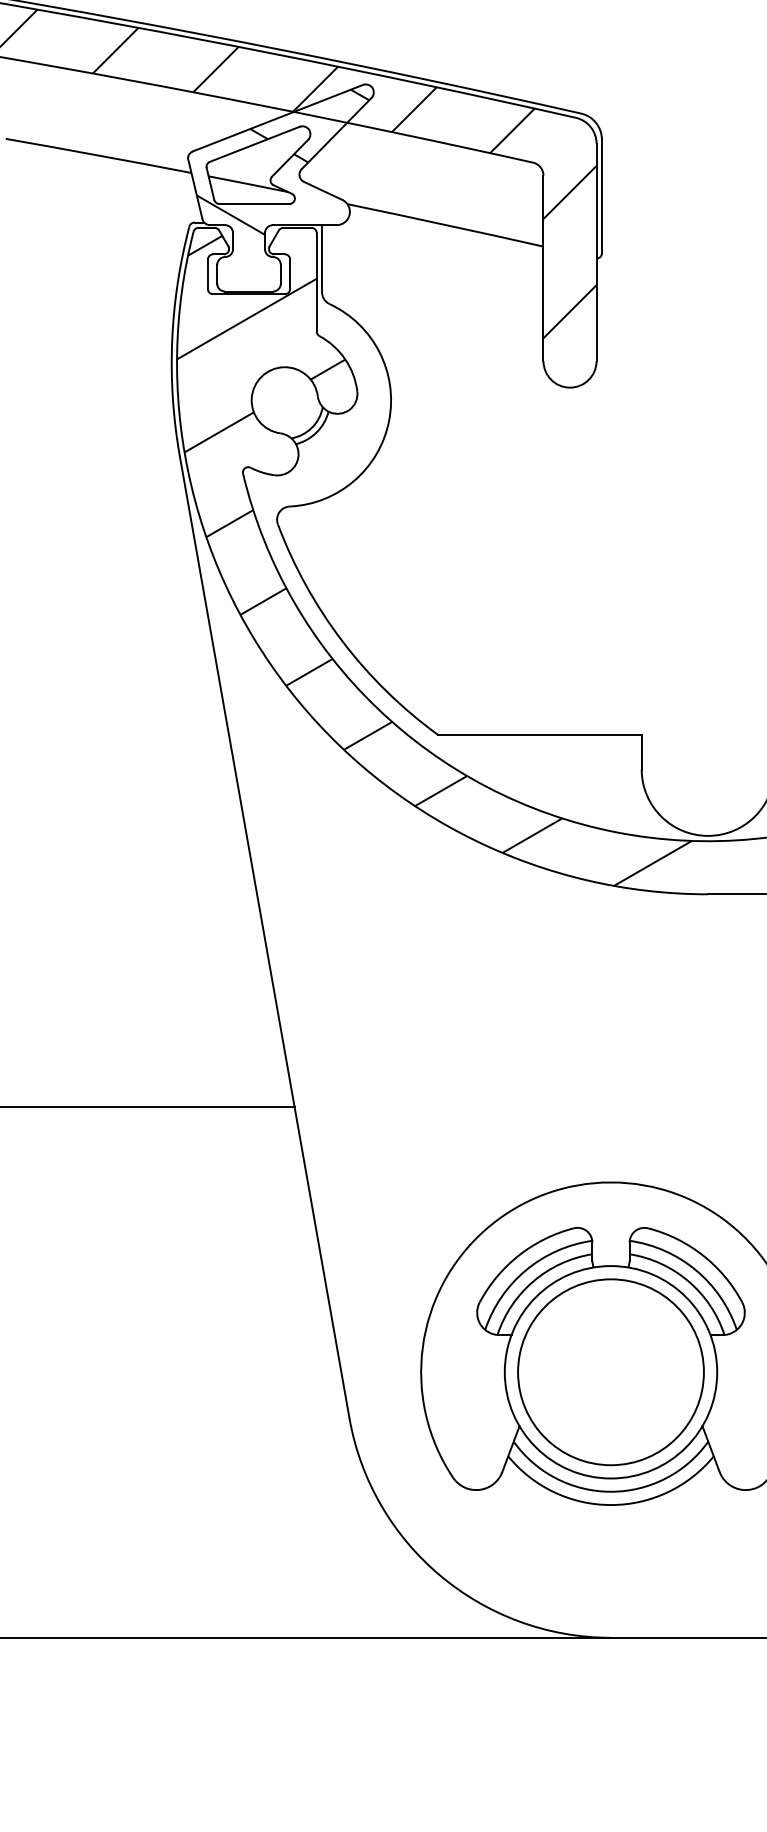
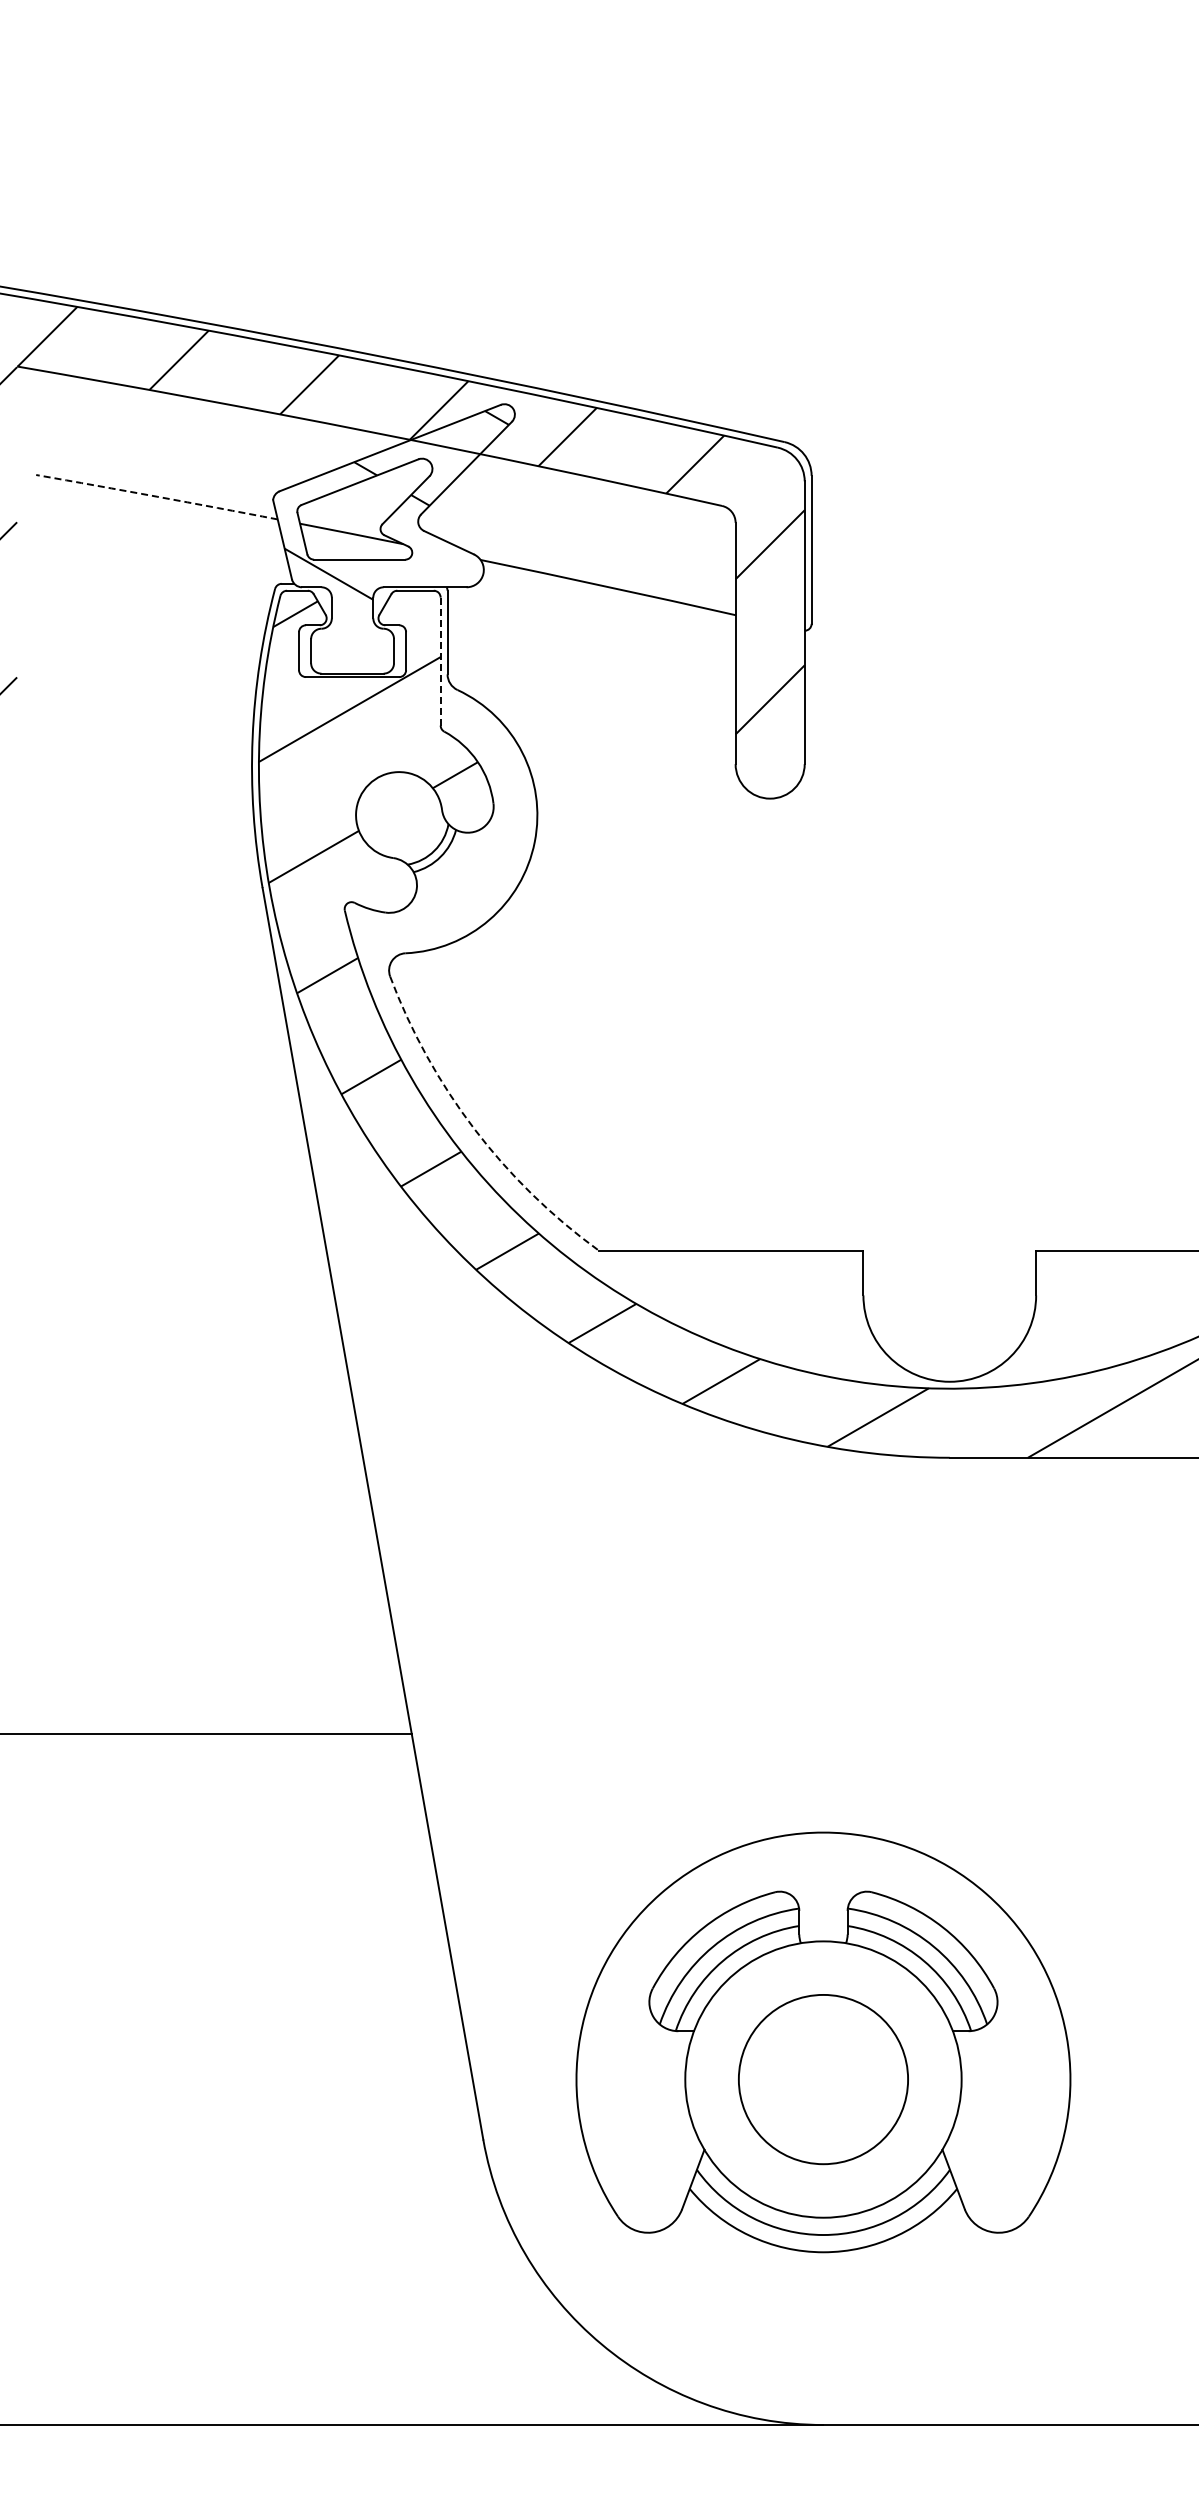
arc: (99, 155) -> (157, 496), solid -> dashed
line: (316, 282) -> (440, 661), solid -> dashed
arc: (342, 641) -> (474, 1128), solid -> dashed
circle: (611, 1372) -> (823, 2079), size x0.7

